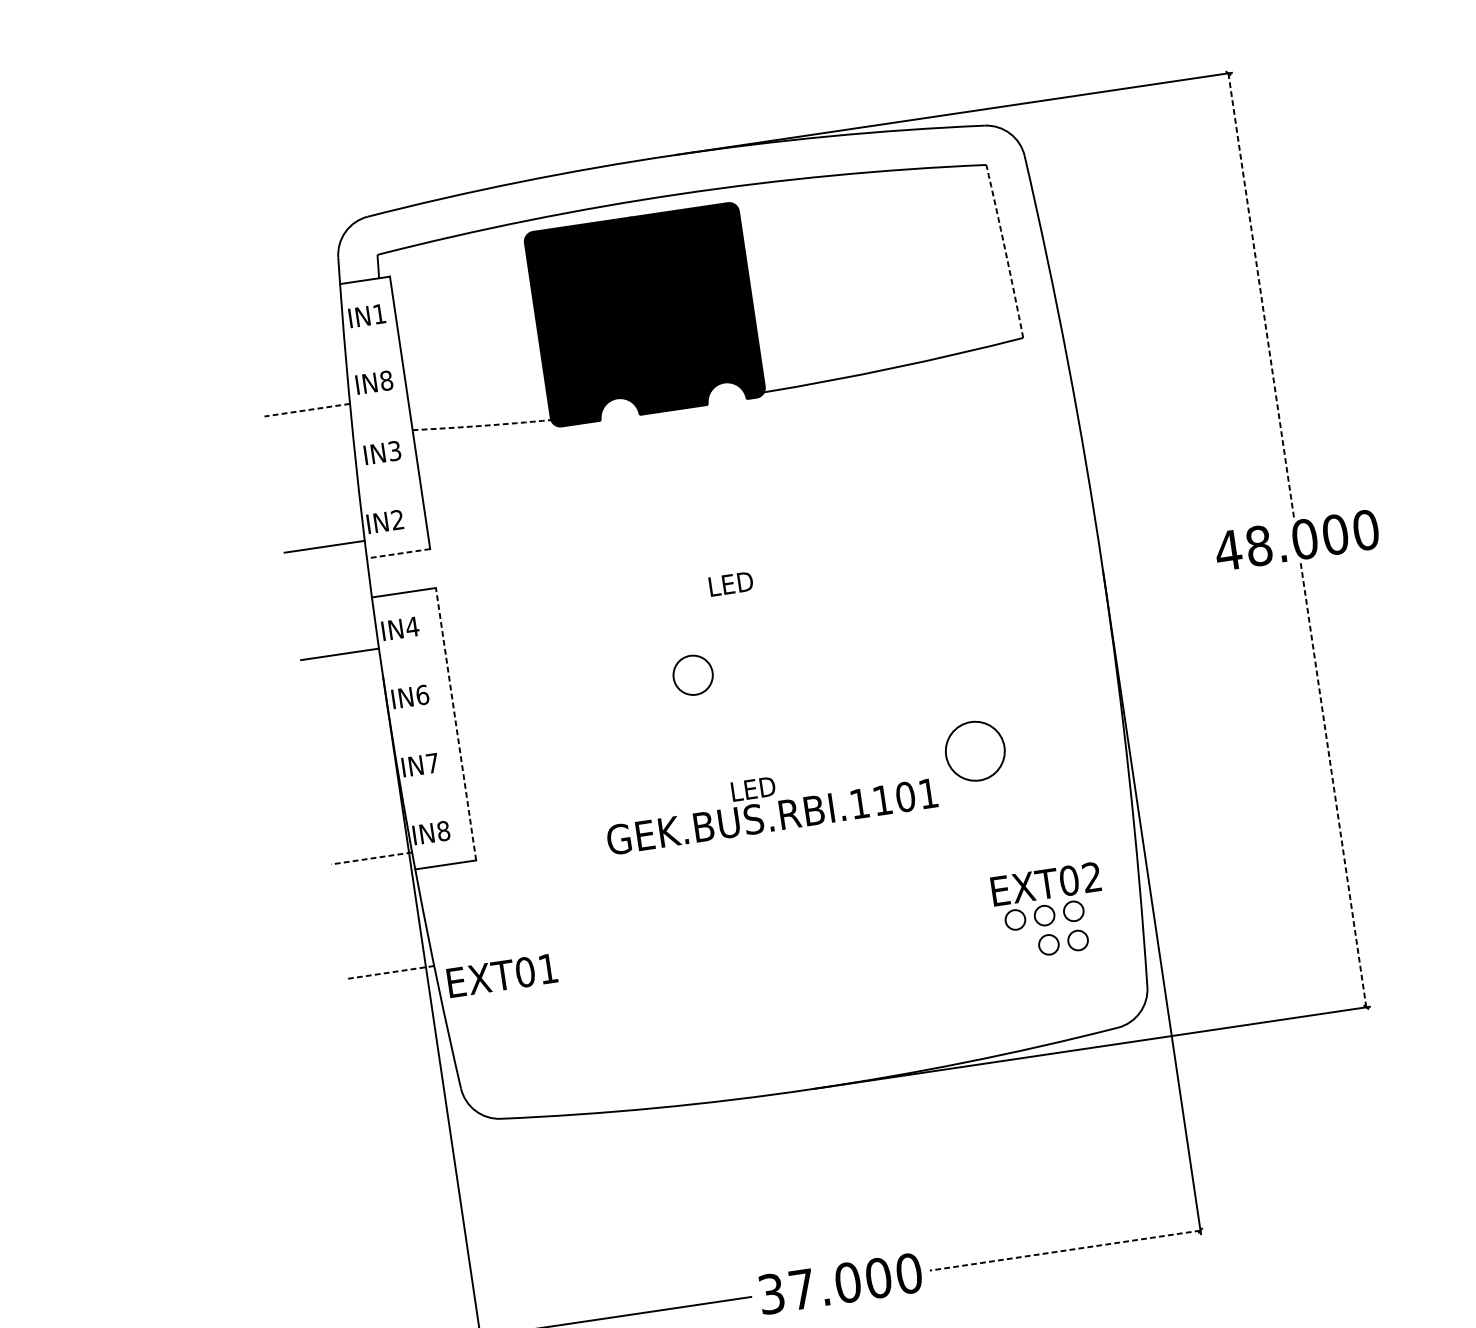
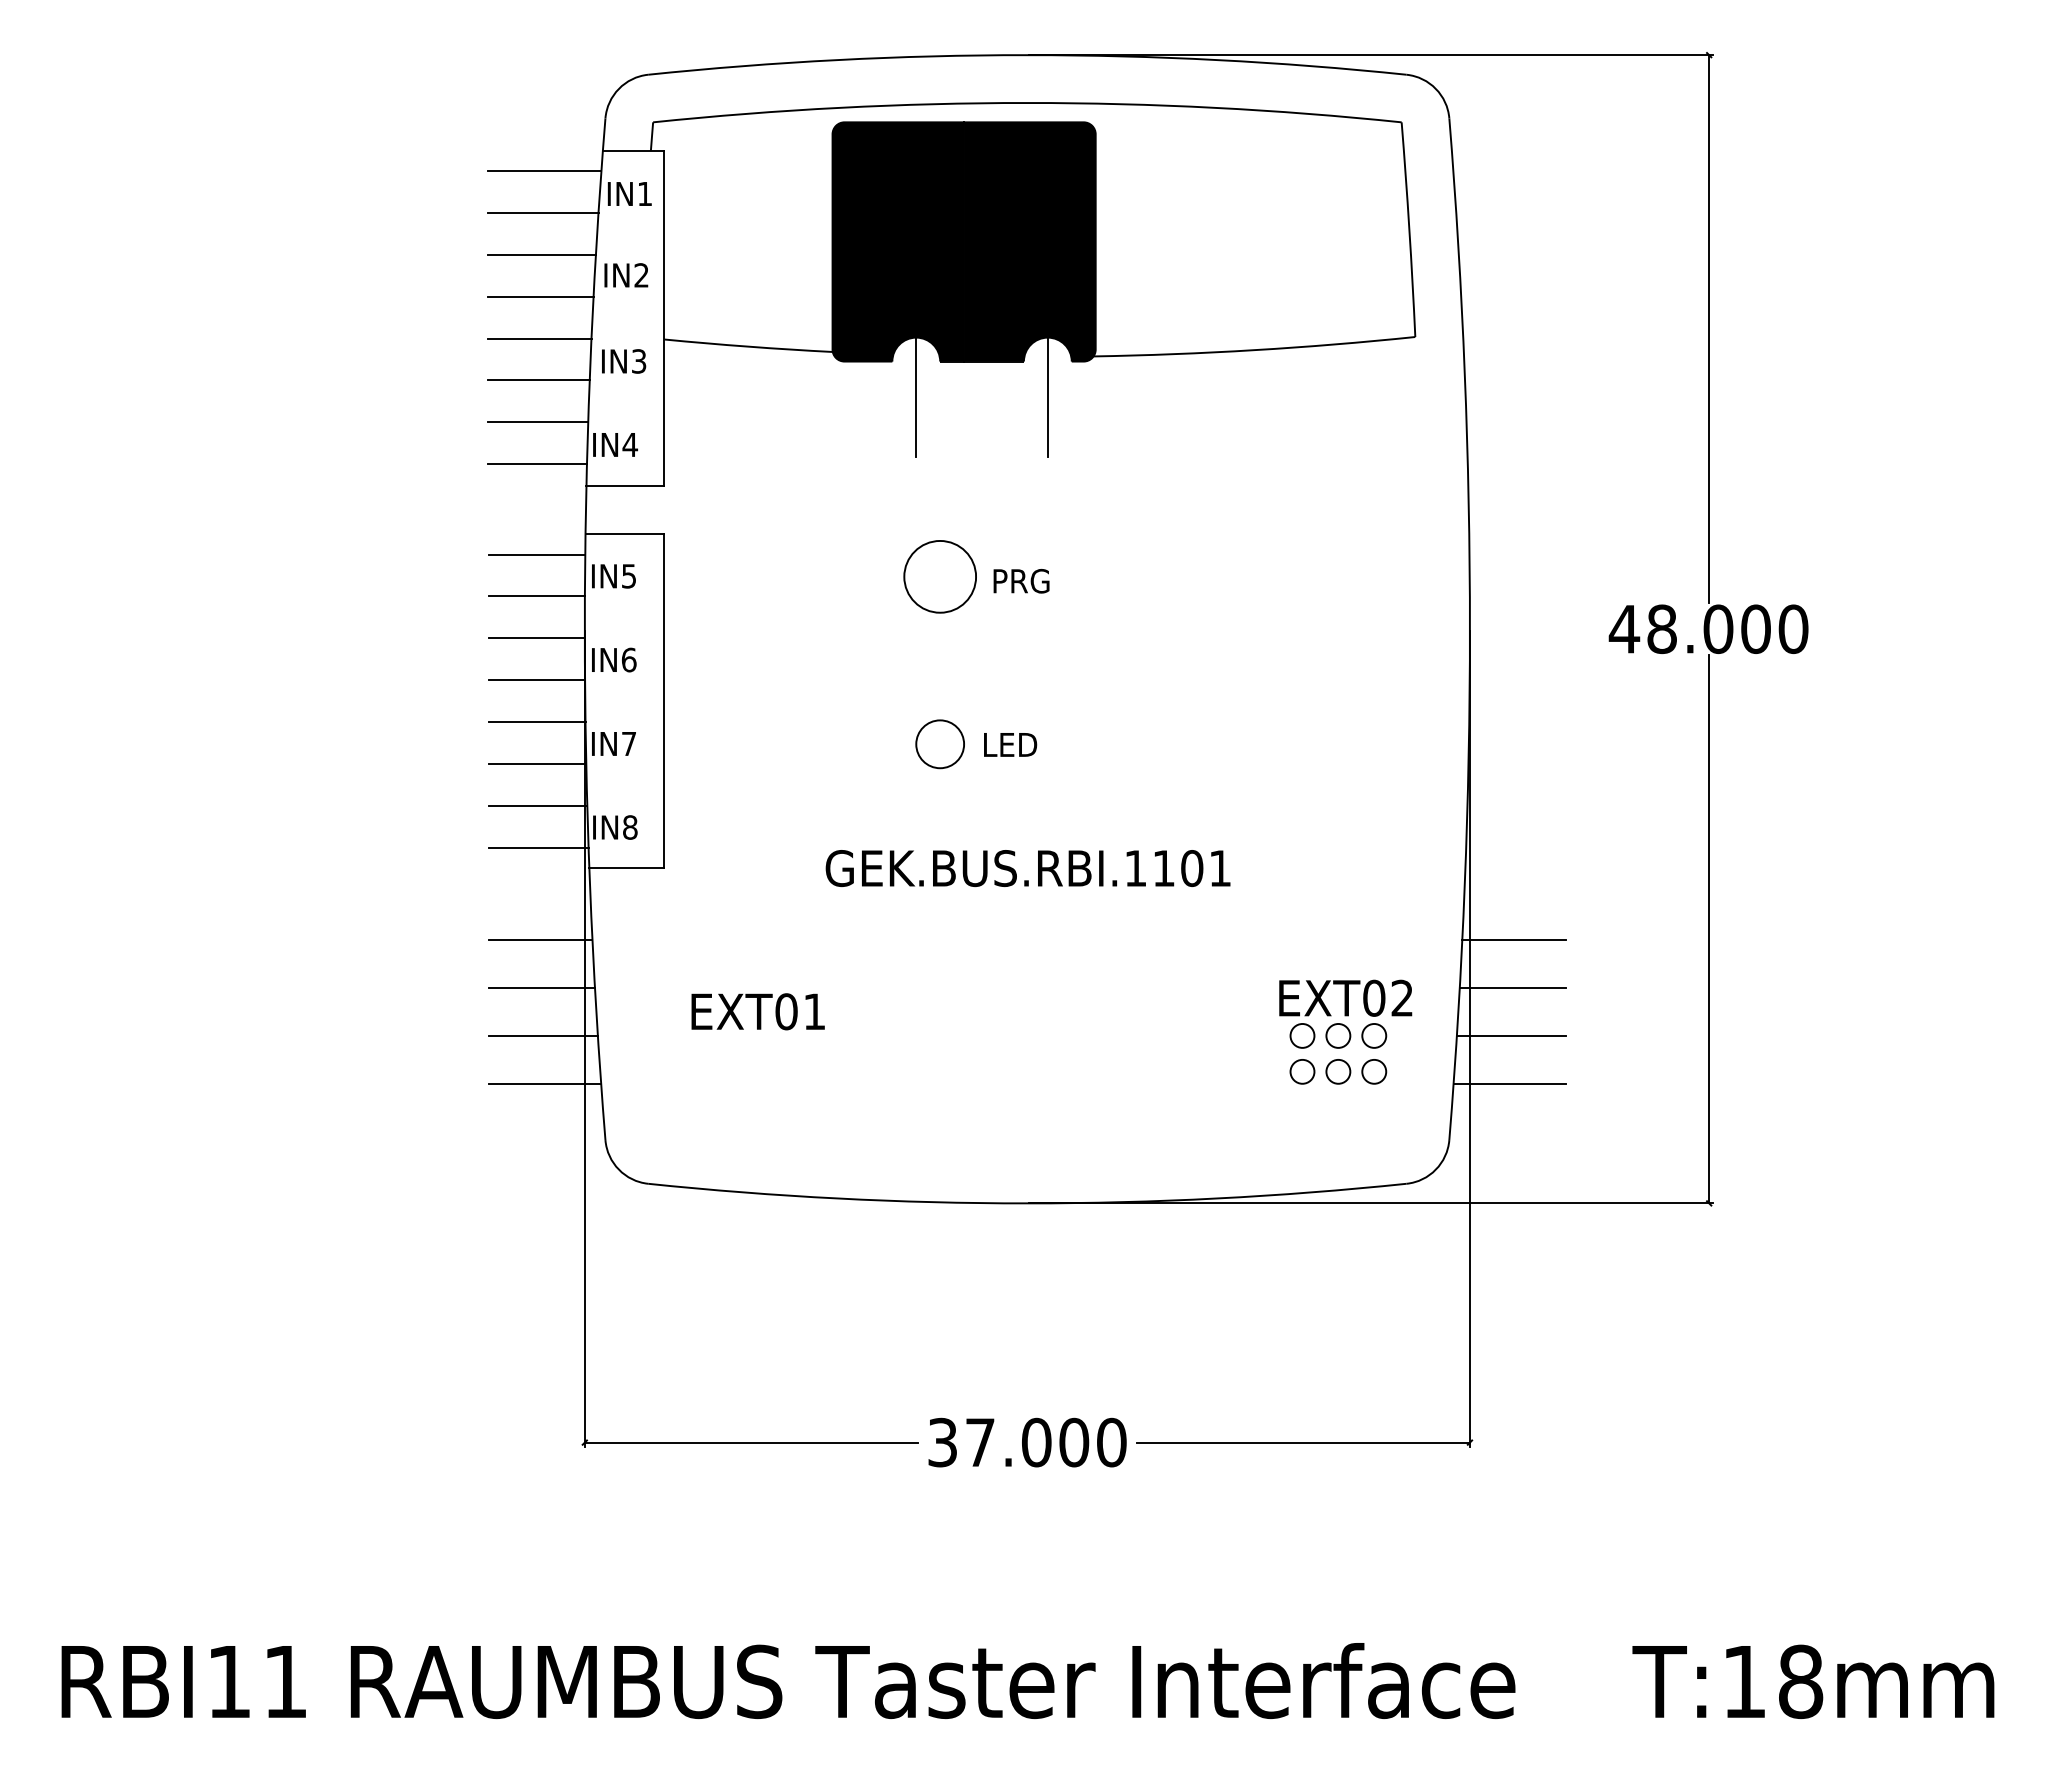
arc: (1005, 251) -> (1409, 229), dashed -> solid
line: (1261, 296) -> (1709, 329), dashed -> solid
line: (295, 307) -> (544, 171), added
line: (299, 342) -> (543, 213), added
line: (302, 375) -> (541, 254), added
text: (386, 380) -> (641, 275), IN8 -> IN2
line: (307, 409) -> (541, 296), dashed -> solid
arc: (482, 425) -> (748, 346), dashed -> solid
line: (731, 431) -> (1047, 397), added
line: (311, 444) -> (539, 338), added
line: (624, 447) -> (916, 397), added
line: (315, 478) -> (538, 380), added
line: (320, 512) -> (538, 422), added
text: (397, 519) -> (630, 444), IN2 -> IN4
line: (398, 553) -> (625, 485), dashed -> solid
text: (732, 583) -> (1022, 580), LED -> PRG
line: (335, 620) -> (537, 554), added
text: (412, 627) -> (628, 576), IN4 -> IN5
circle: (692, 675) -> (939, 744), moved
line: (344, 688) -> (536, 638), added
line: (350, 722) -> (537, 680), added
line: (456, 723) -> (664, 700), dashed -> solid
circle: (974, 751) -> (939, 576), moved
line: (355, 756) -> (537, 721), added
line: (1333, 783) -> (1709, 928), dashed -> solid
text: (753, 788) -> (1010, 744), moved
line: (360, 790) -> (537, 763), added
line: (1175, 816) -> (1513, 940), added
line: (366, 824) -> (538, 805), added
line: (1180, 856) -> (1512, 988), added
line: (371, 858) -> (538, 847), dashed -> solid
line: (1184, 894) -> (1510, 1035), added
line: (384, 933) -> (540, 940), added
line: (1189, 933) -> (1509, 1083), added
circle: (1019, 948) -> (1302, 1071), added
line: (391, 972) -> (542, 988), dashed -> solid
text: (501, 975) -> (757, 1011), moved
line: (398, 1010) -> (543, 1035), added
line: (405, 1049) -> (545, 1083), added
line: (1065, 1250) -> (1303, 1442), dashed -> solid

